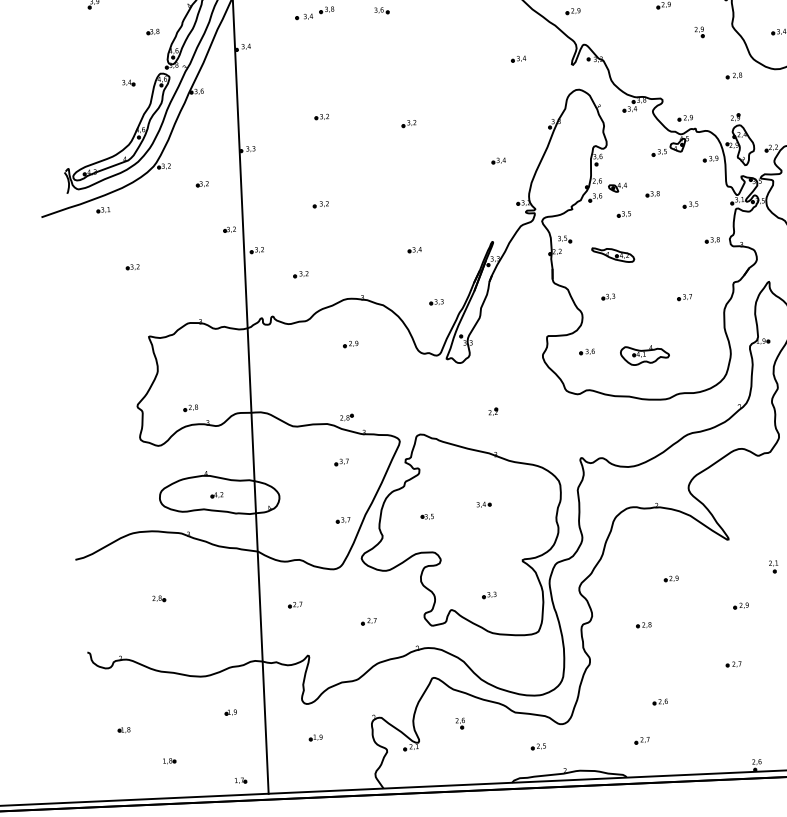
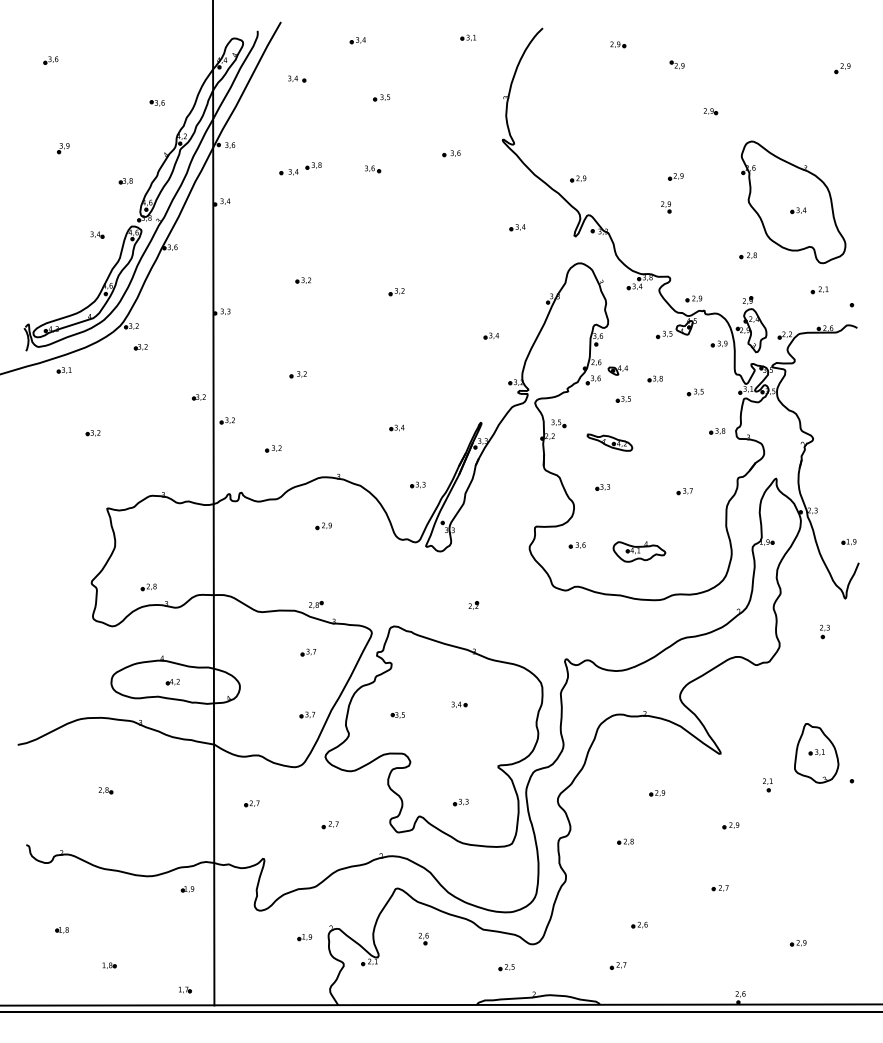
part: (699, 32) -> (666, 207), moved
part: (202, 184) -> (140, 347), moved
part: (230, 712) -> (187, 889), moved
part: (315, 737) -> (304, 937), moved

